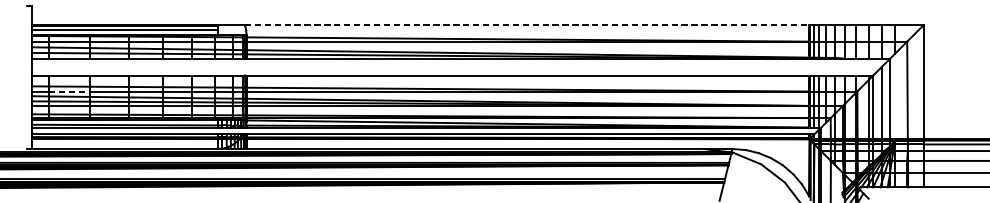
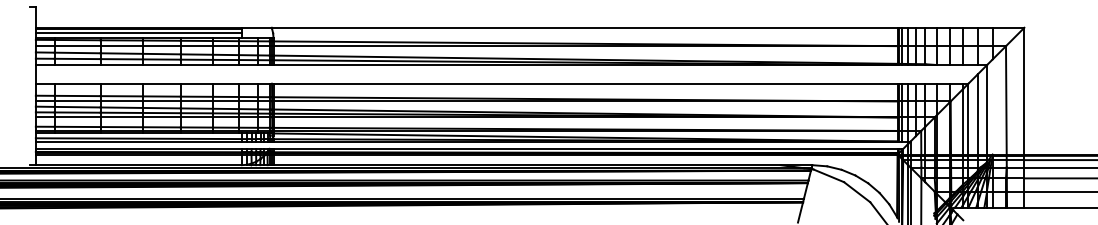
line: (527, 24) -> (584, 27), dashed -> solid
line: (69, 91) -> (77, 101), dashed -> solid

